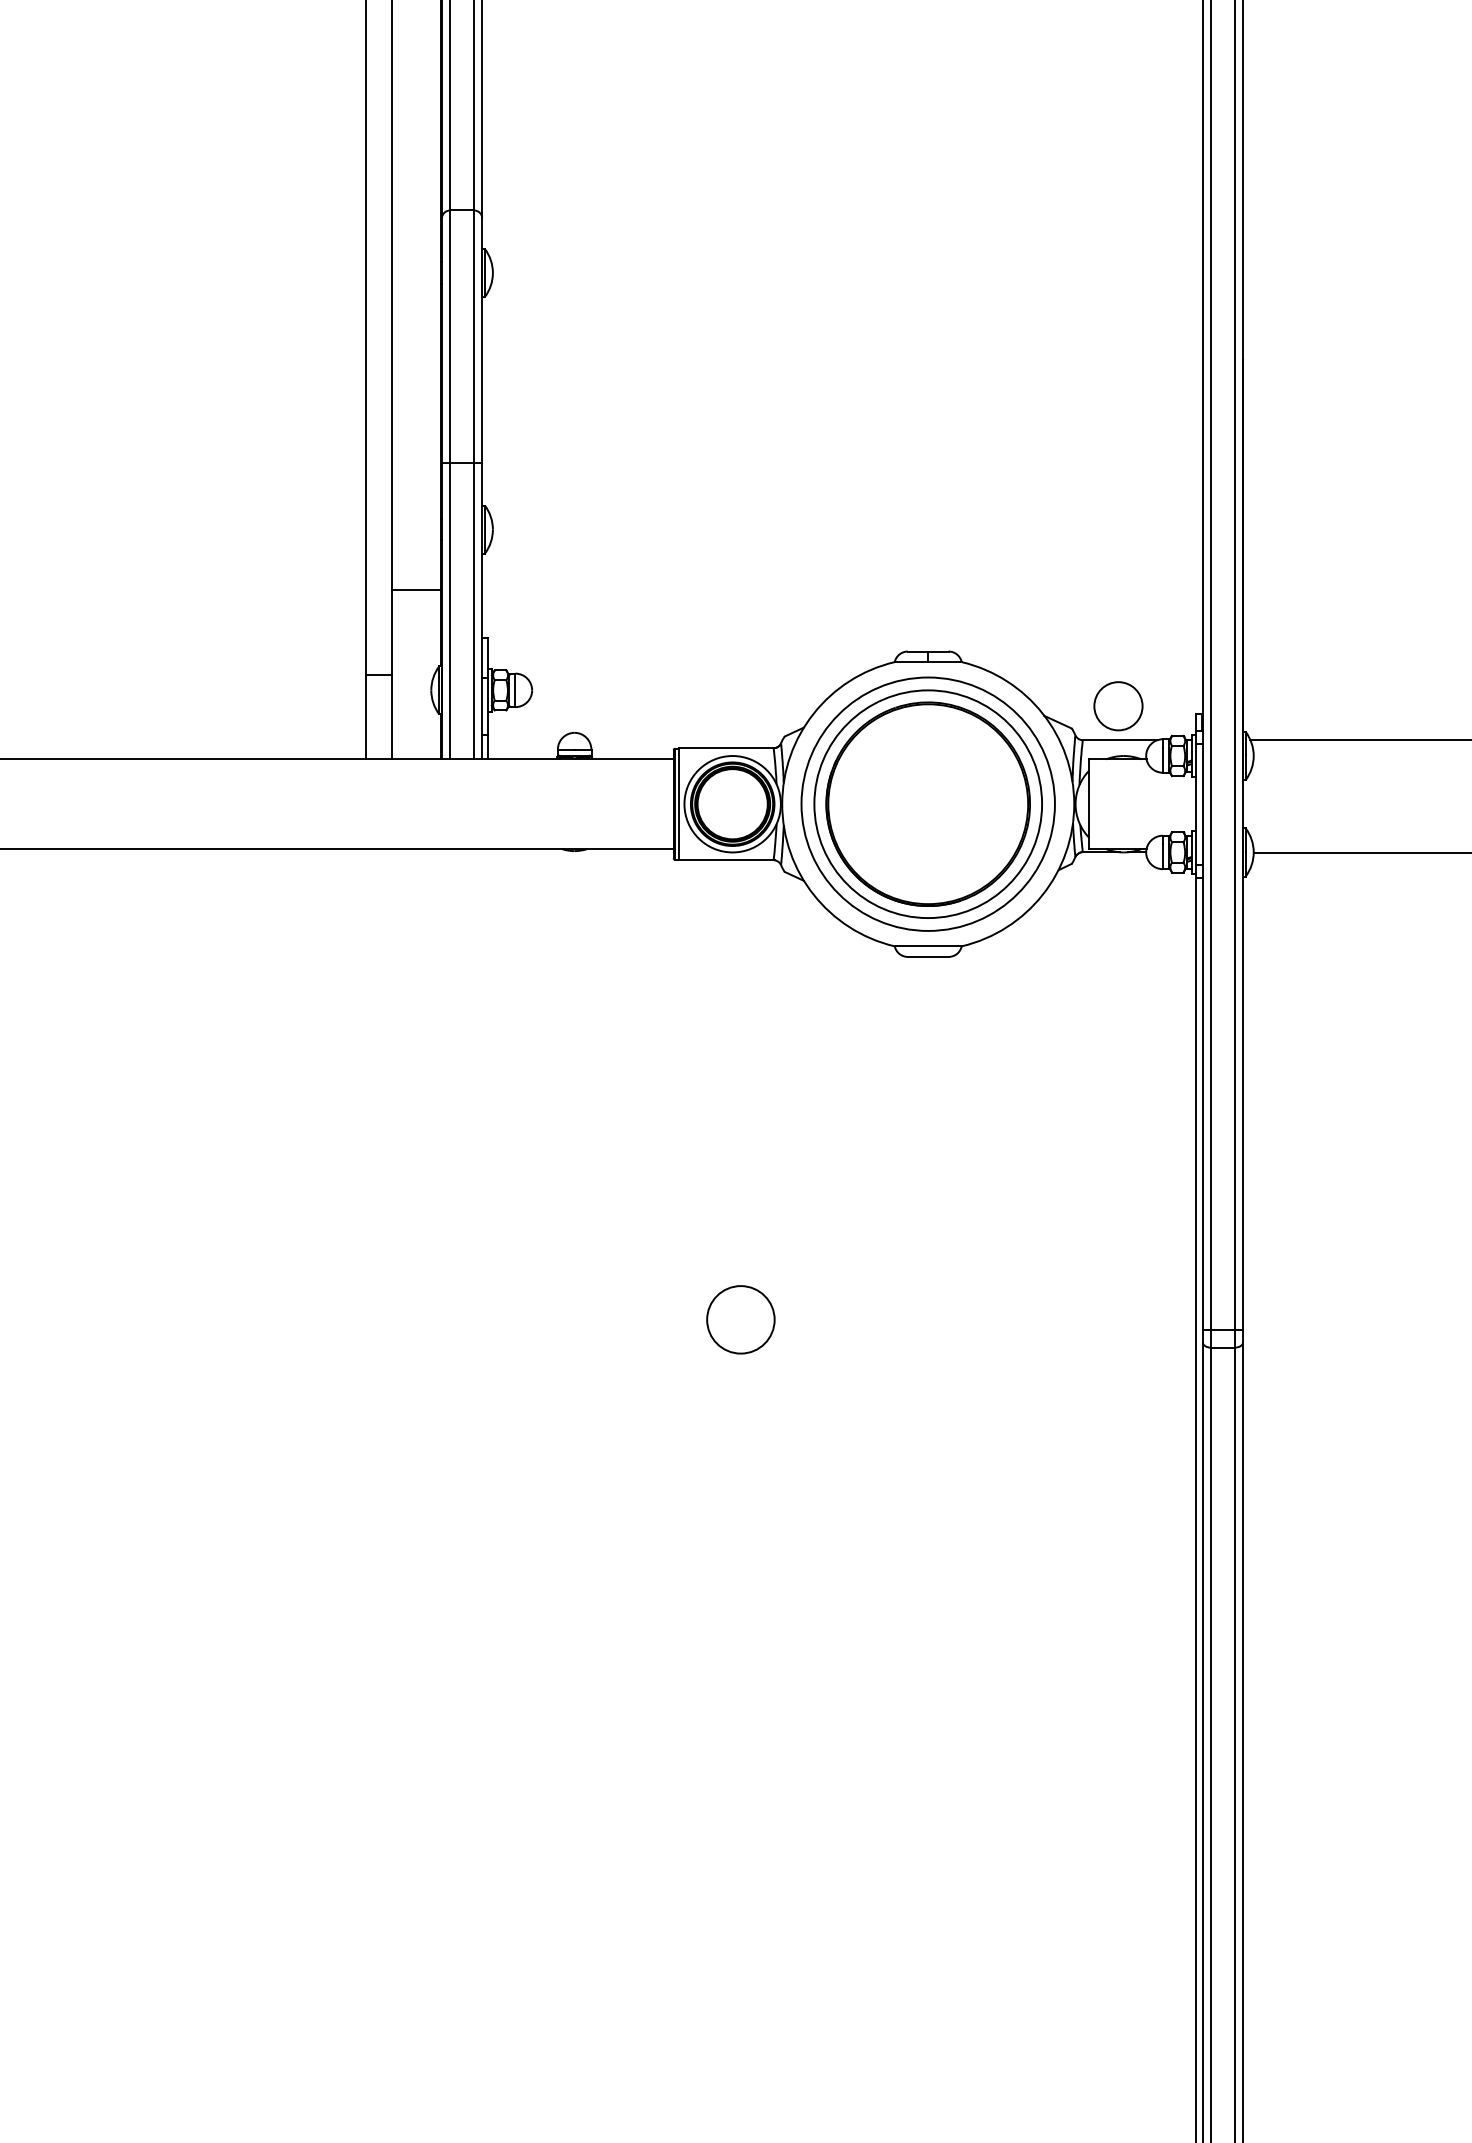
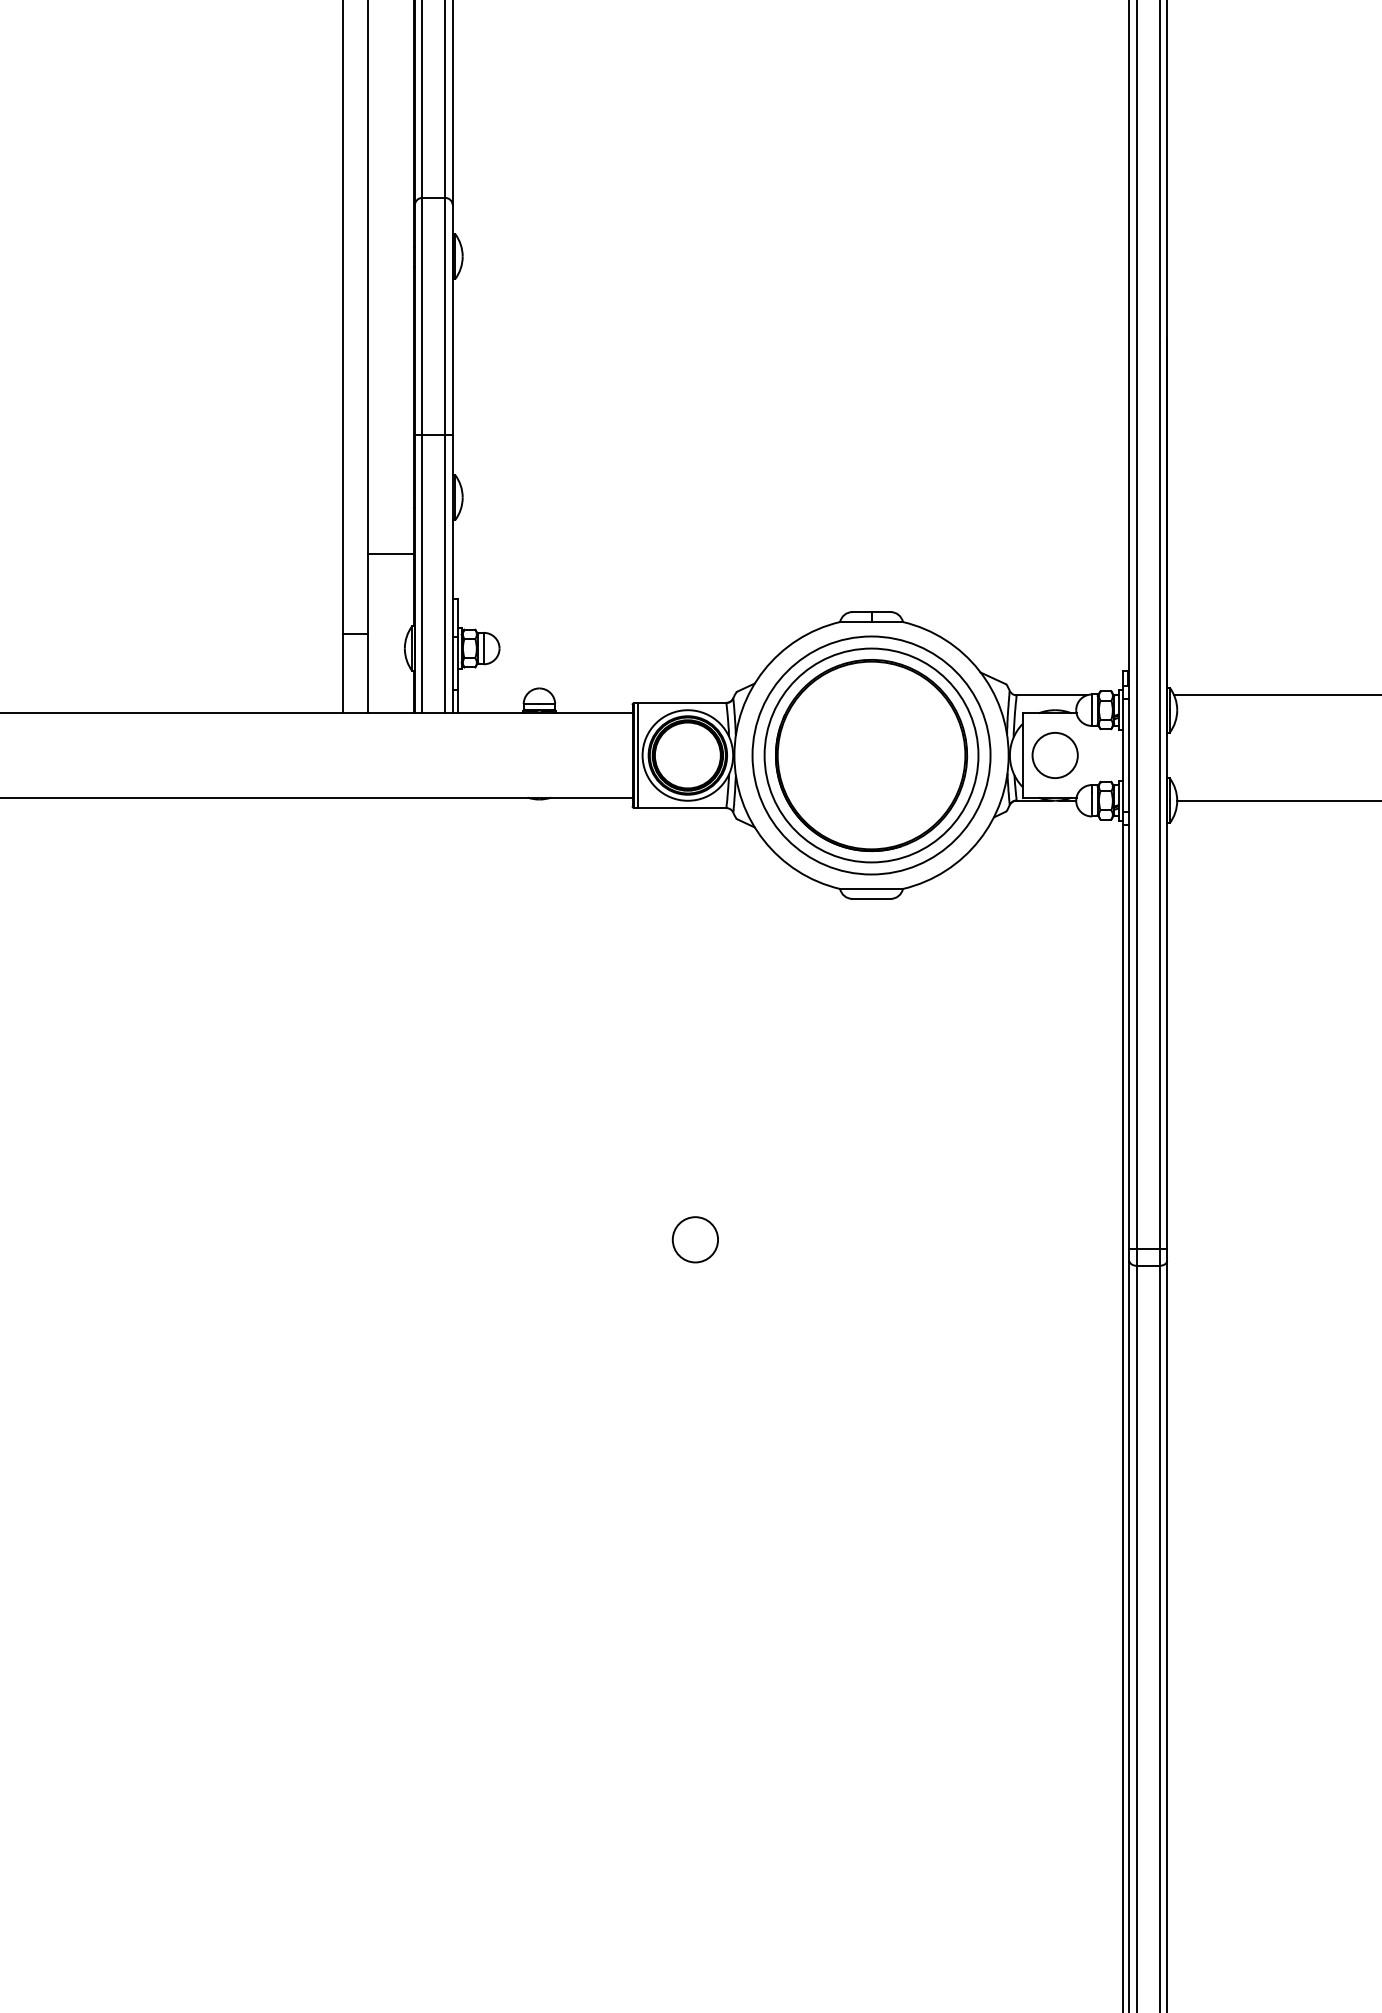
circle: (1117, 706) -> (1054, 755), moved
circle: (739, 1319) -> (694, 1239), size x0.71

